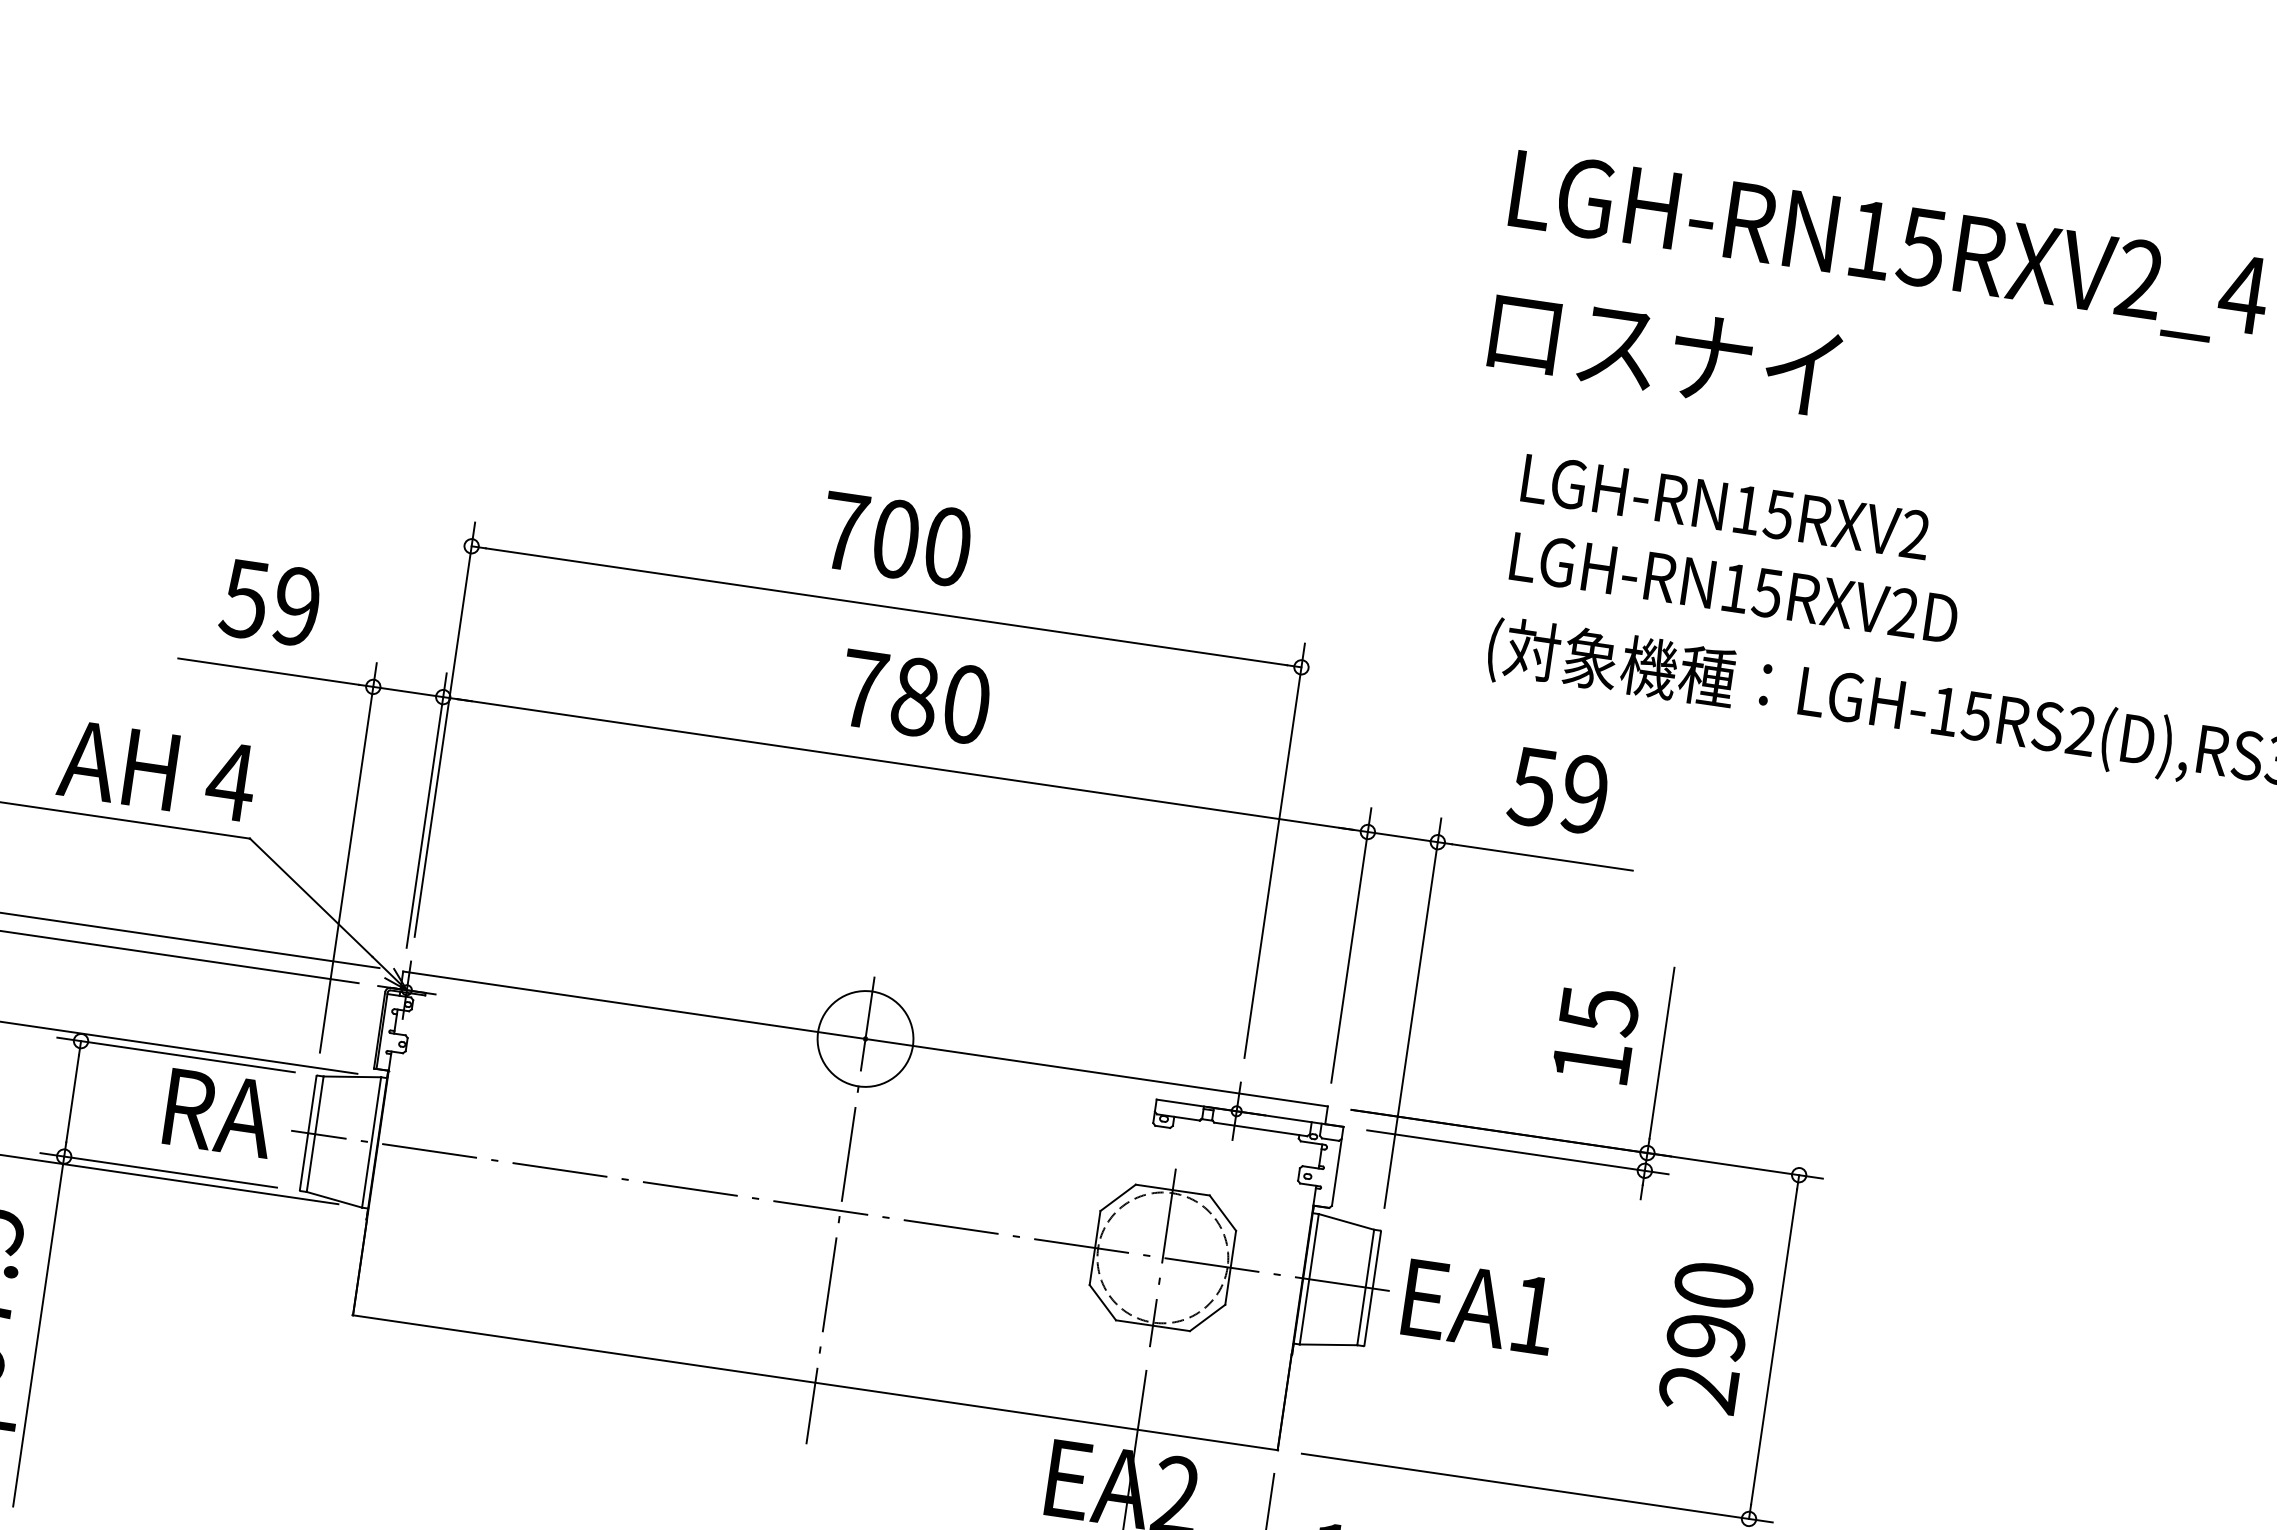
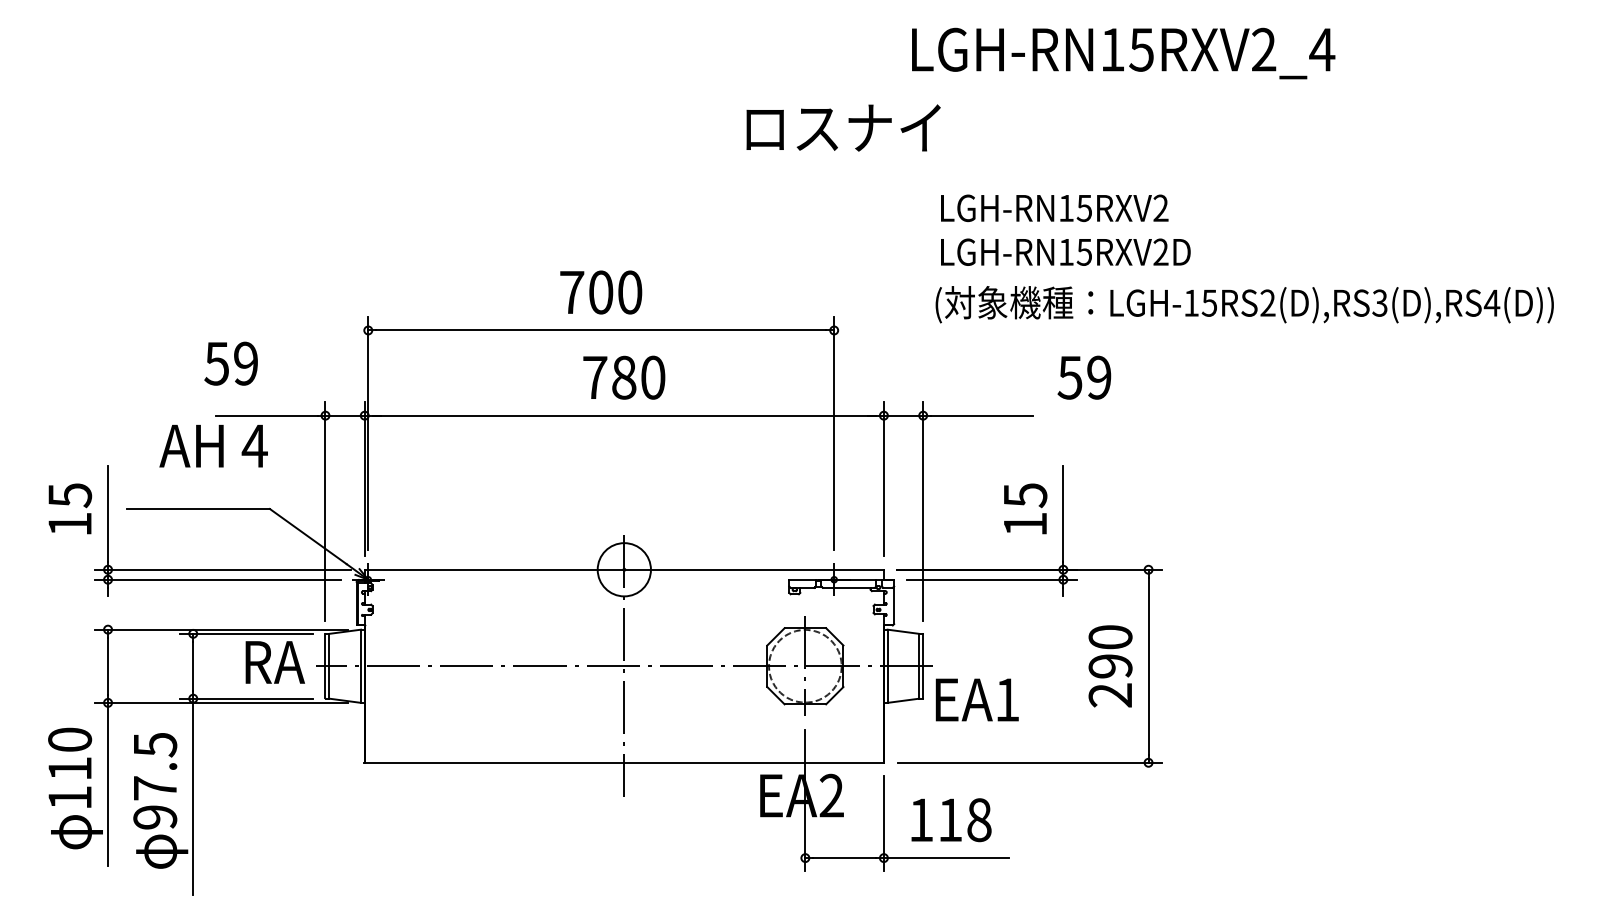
text: (1664, 351) -> (843, 127), moved
text: (269, 602) -> (230, 363), moved
text: (157, 771) -> (213, 446), moved
text: (1558, 790) -> (1084, 377), moved
text: (1478, 1306) -> (976, 699), moved

